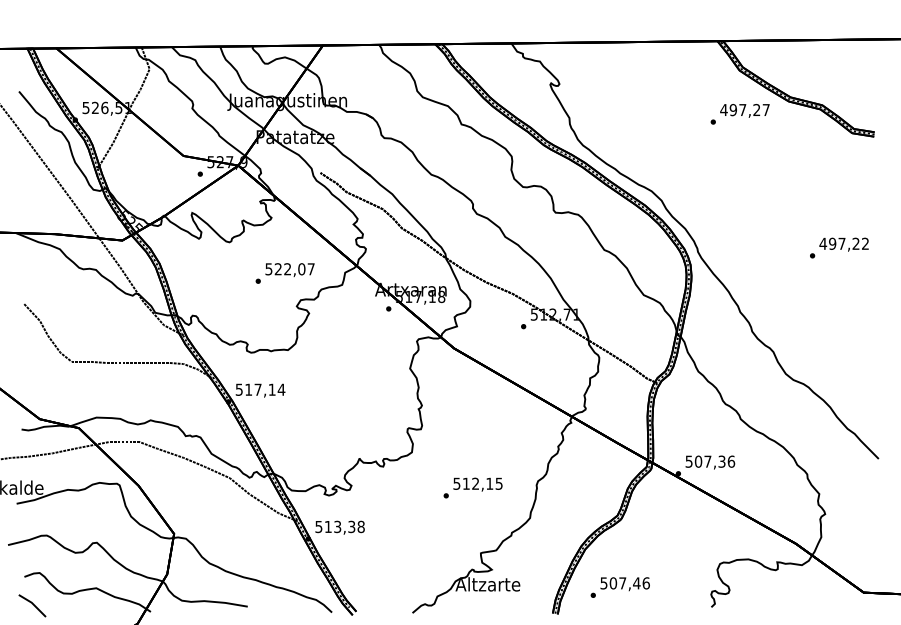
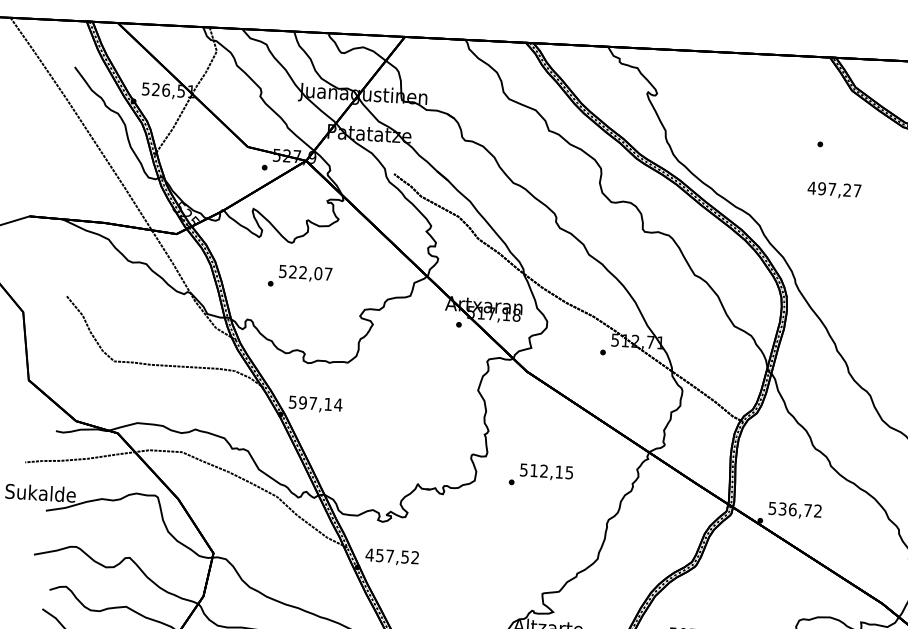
text: (744, 110) -> (834, 189), moved
text: (284, 273) -> (299, 277), moved
text: (248, 389) -> (302, 402), 517,14 -> 597,14
text: (714, 461) -> (799, 509), 507,36 -> 536,72
text: (472, 487) -> (540, 475), moved
text: (339, 526) -> (392, 555), 513,38 -> 457,52

